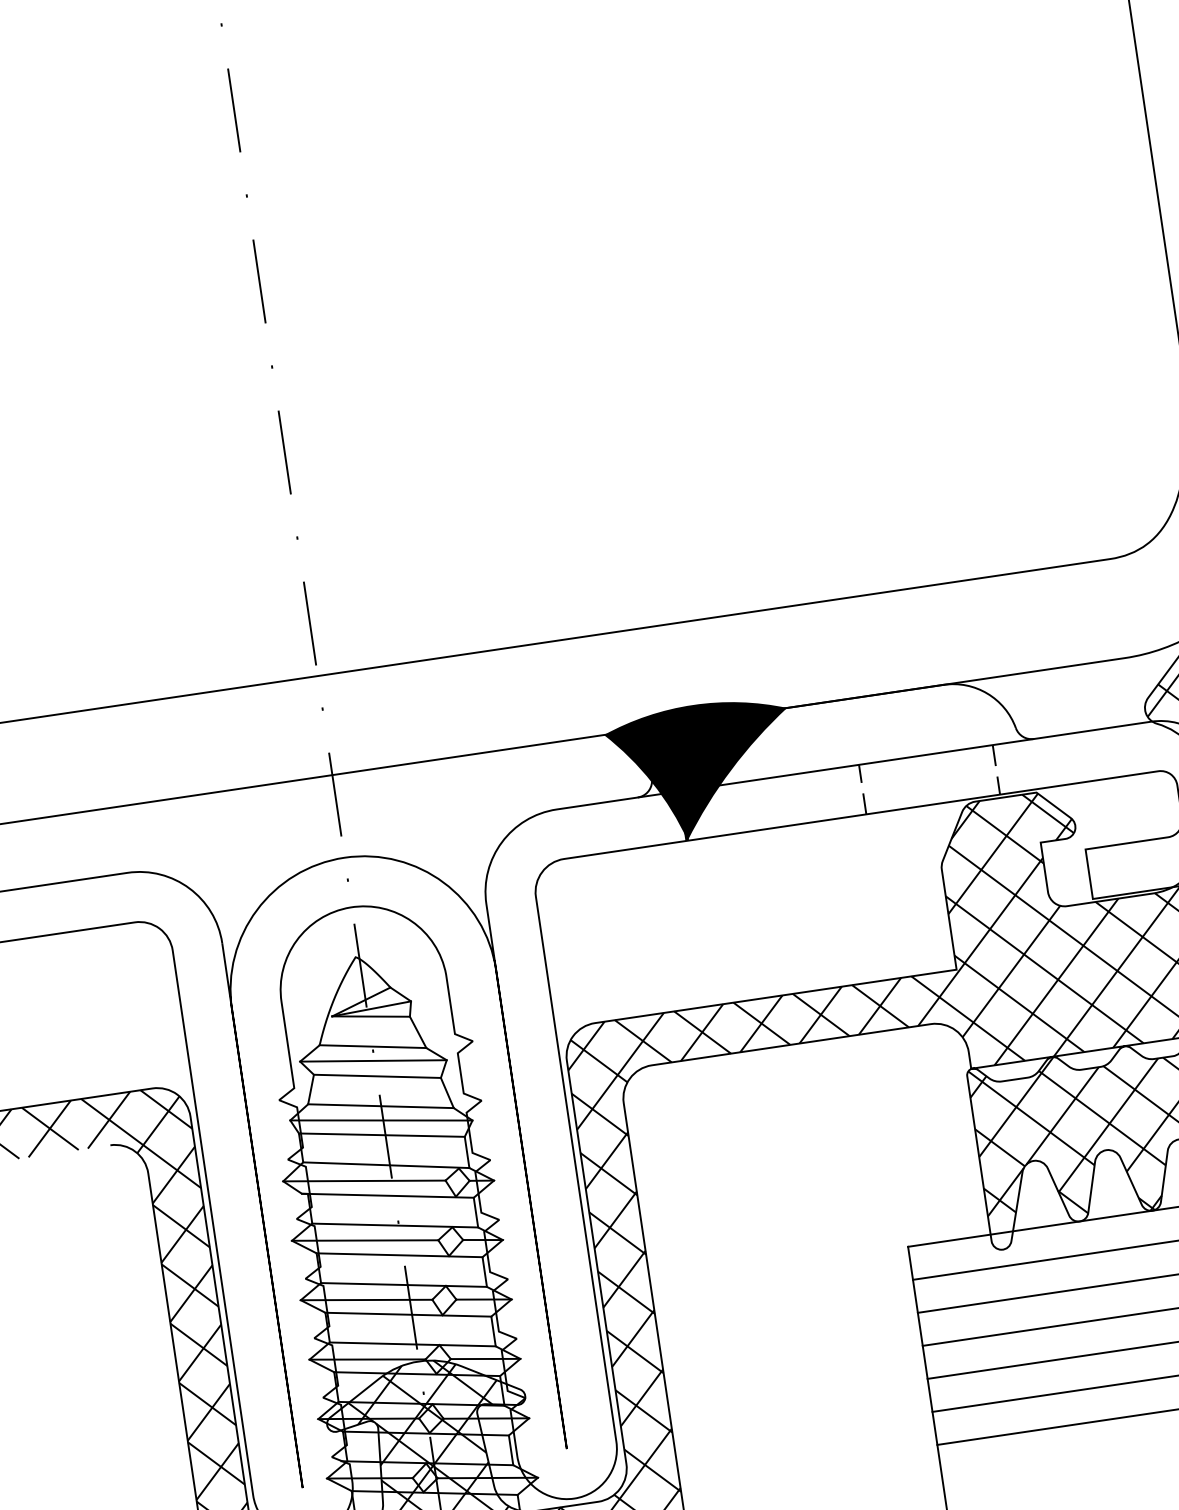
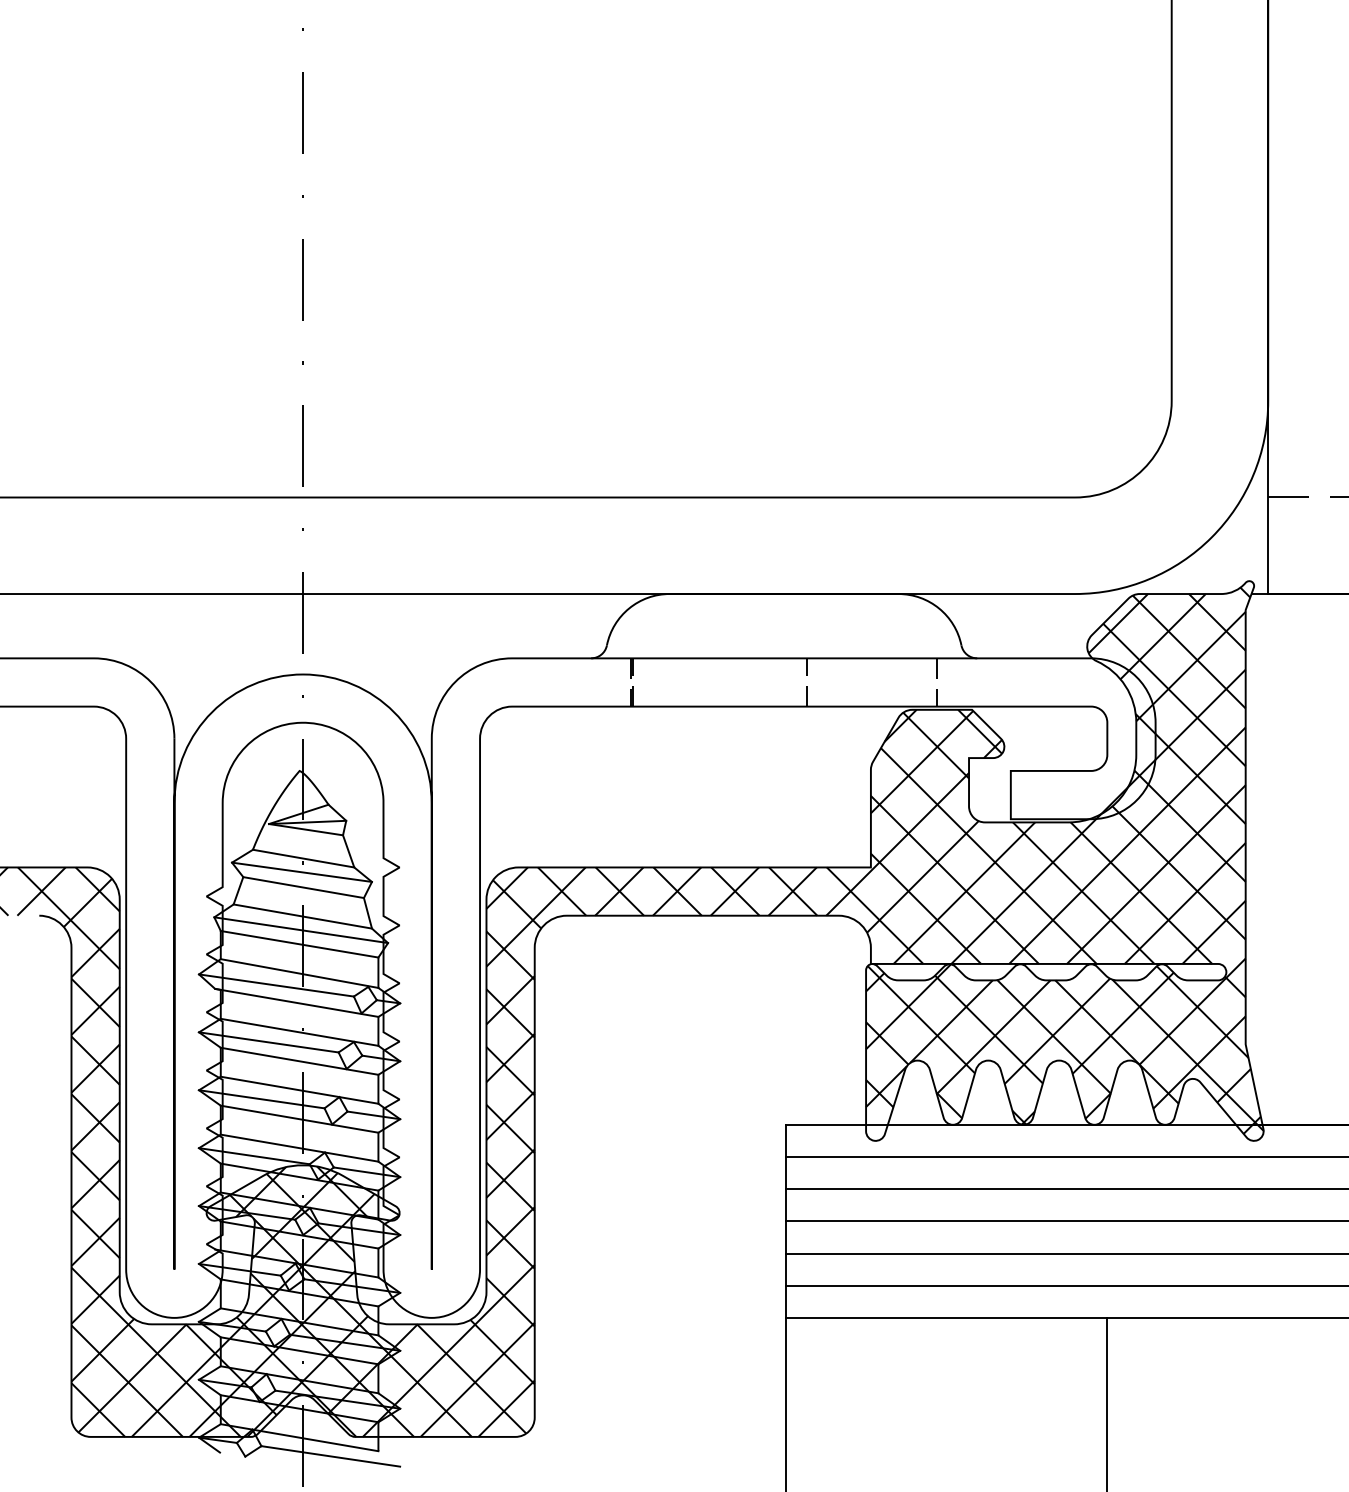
fill: (702, 770) -> (656, 641), removed

